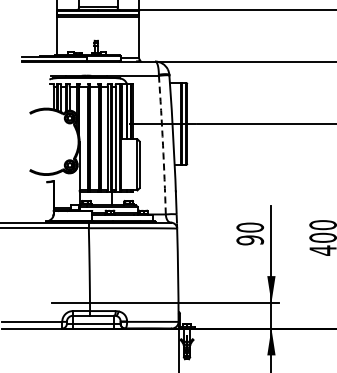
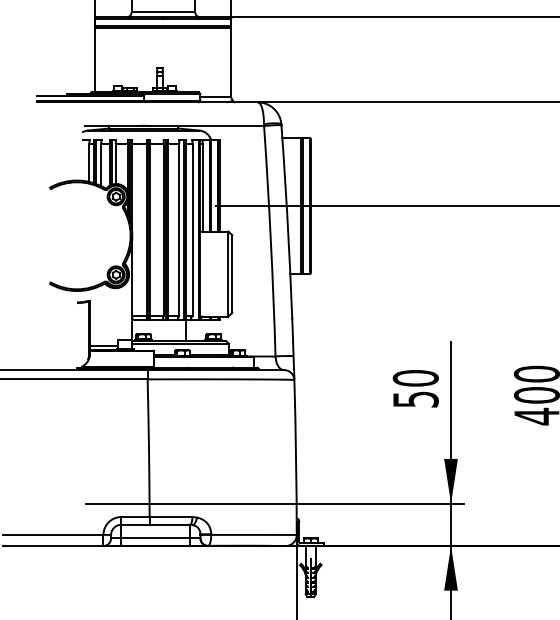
arc: (163, 145) -> (271, 241), dashed -> solid
text: (249, 240) -> (414, 399), 90 -> 50

